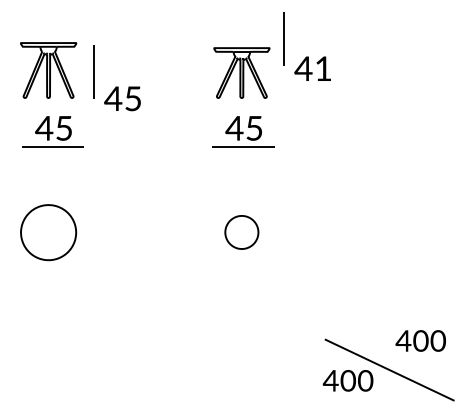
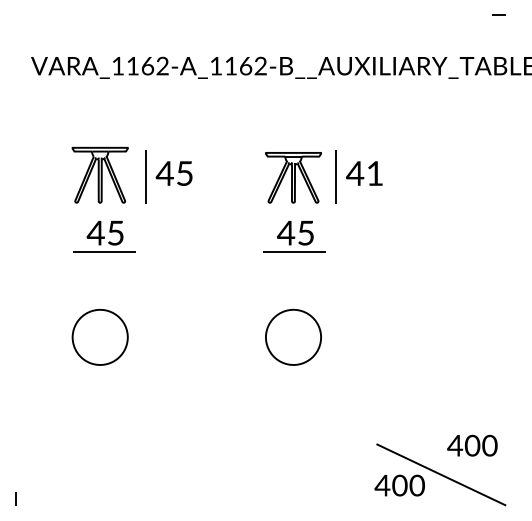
line: (283, 38) -> (335, 176), moved
text: (121, 98) -> (173, 173), moved
part: (241, 231) -> (293, 336), size x1.67

